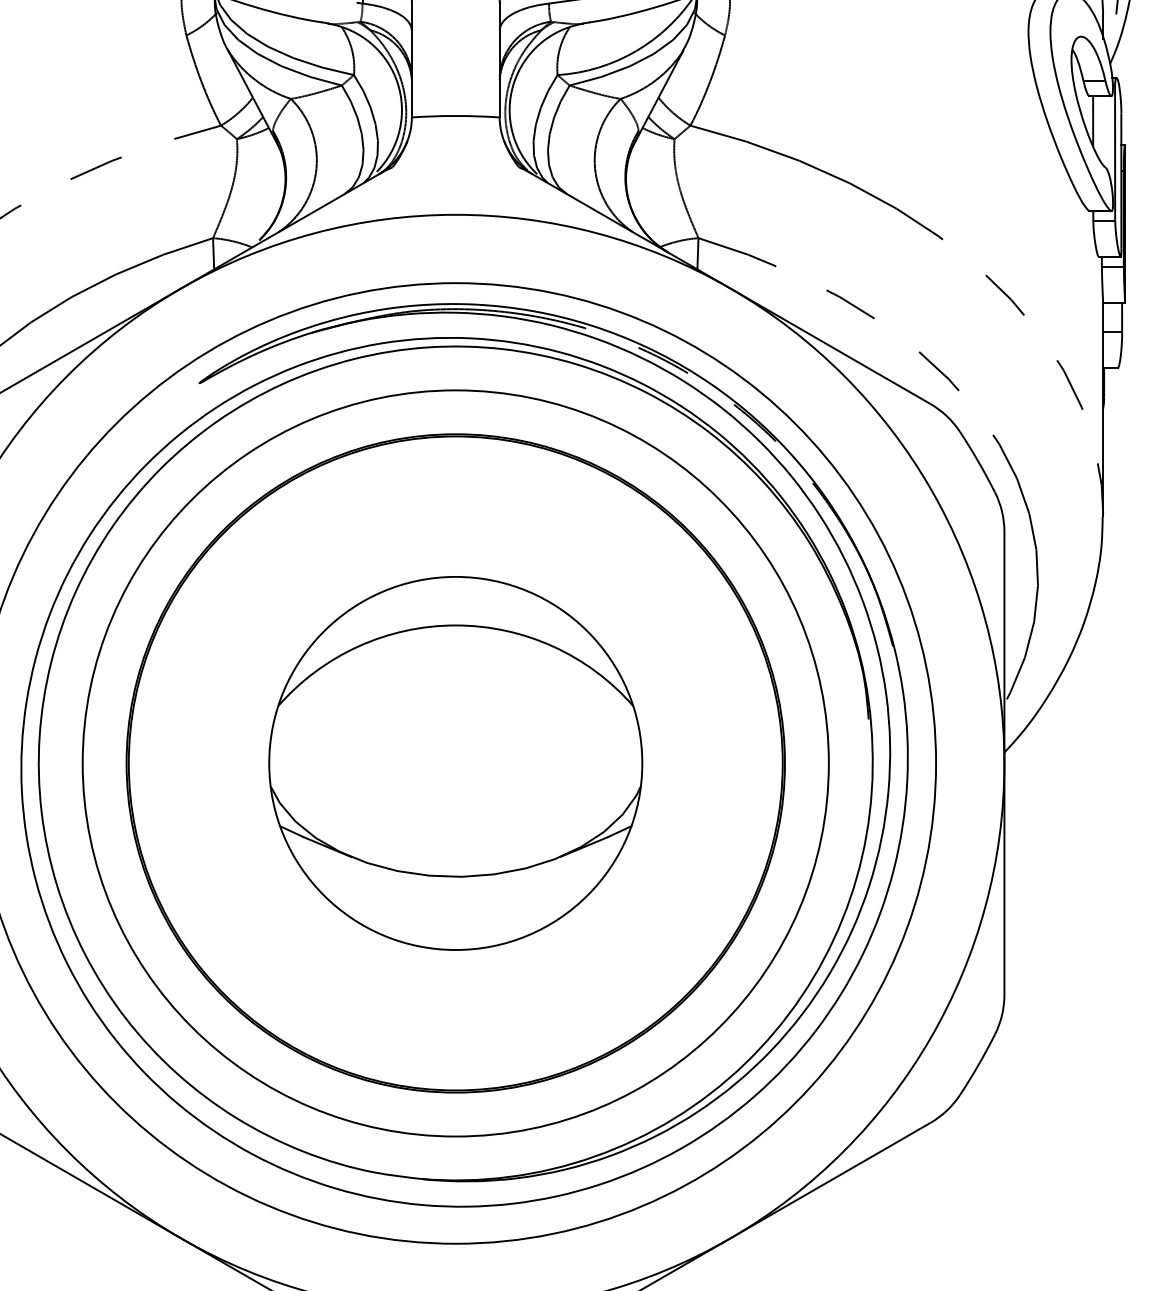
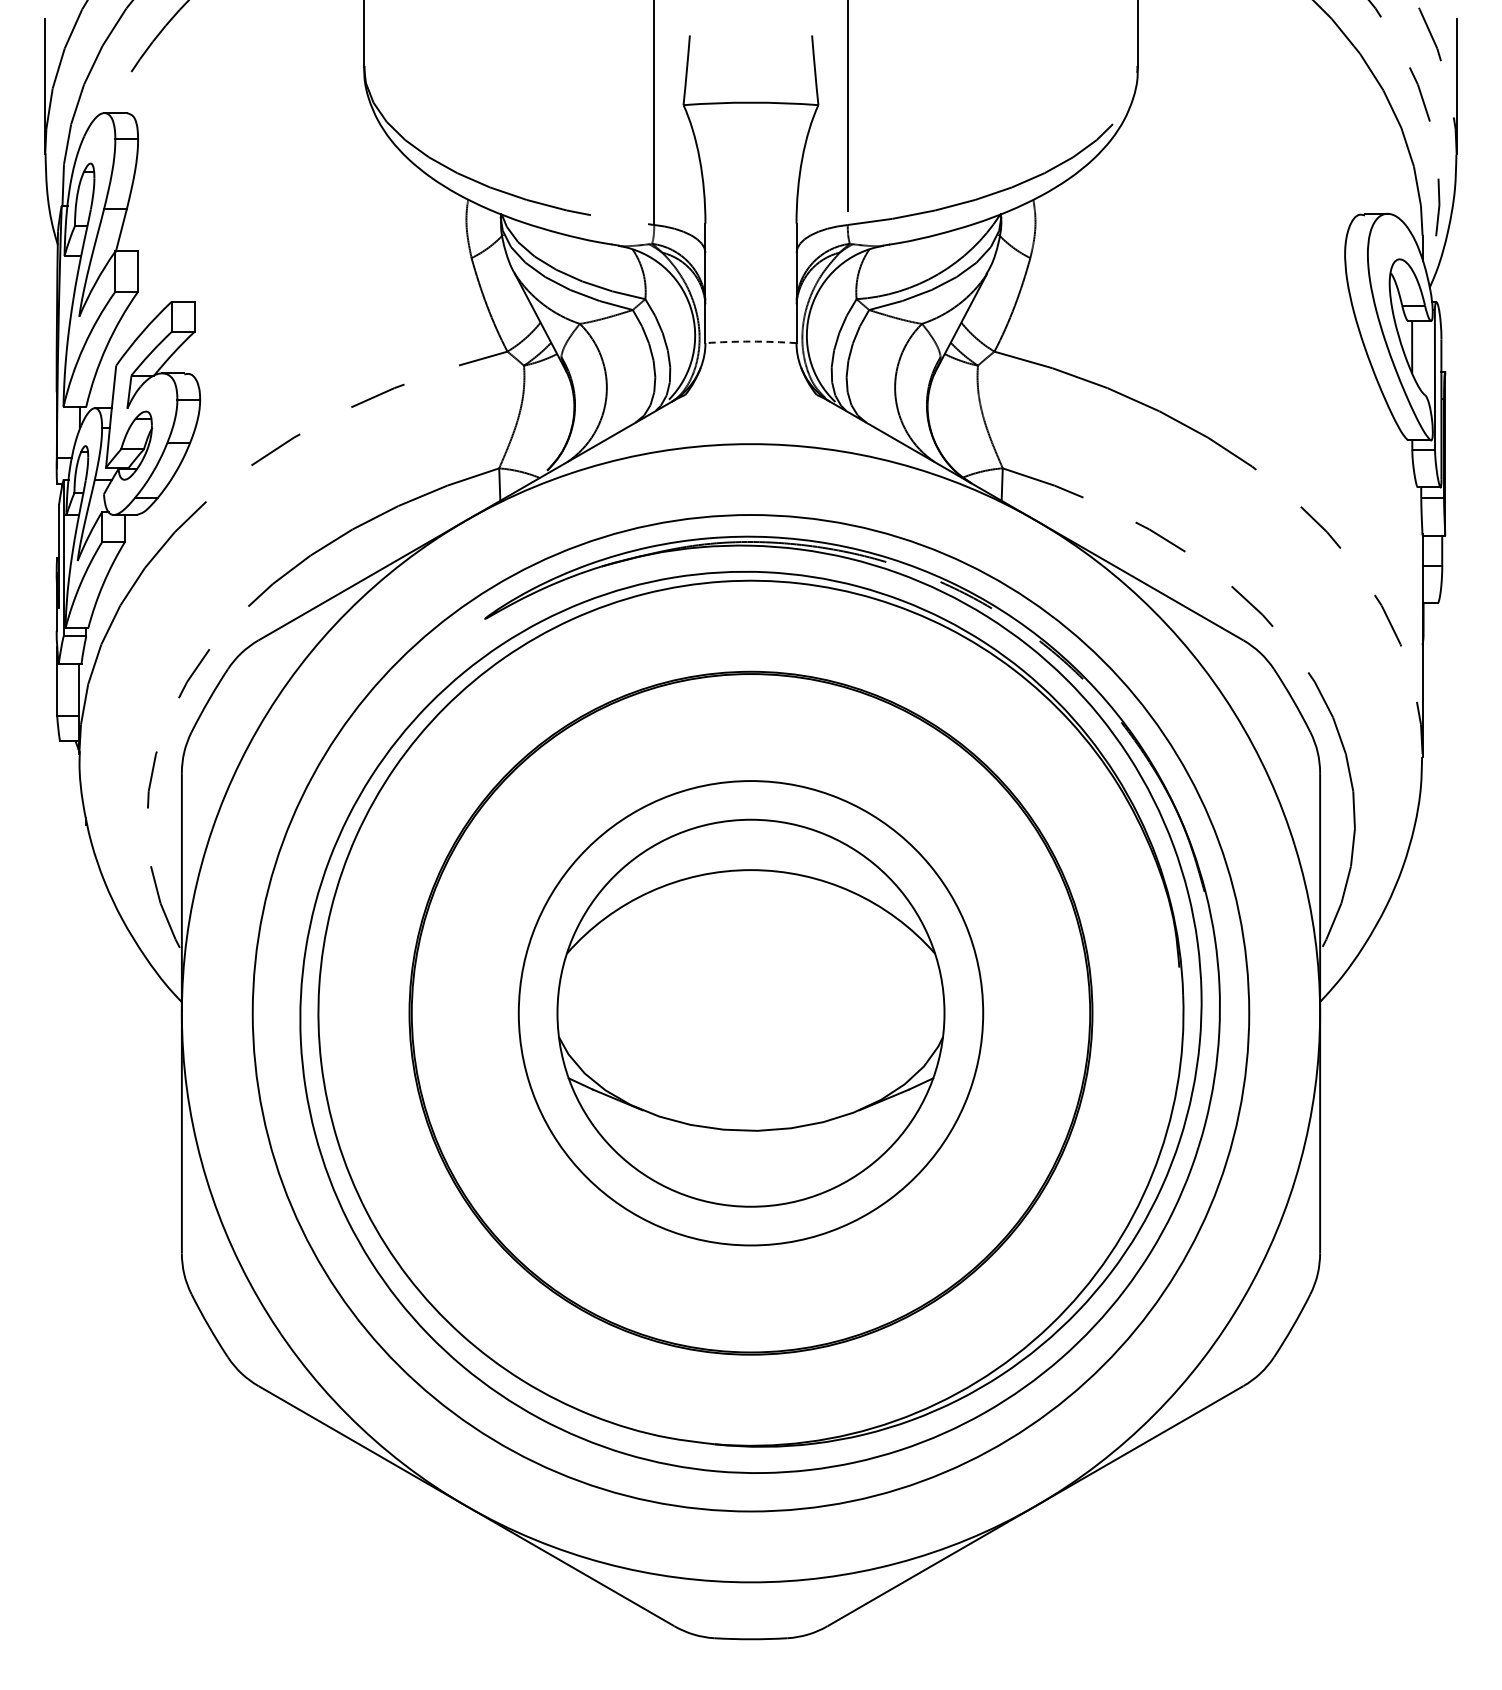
arc: (456, 115) -> (751, 341), solid -> dashed
circle: (455, 763) -> (750, 1013), size x0.6

